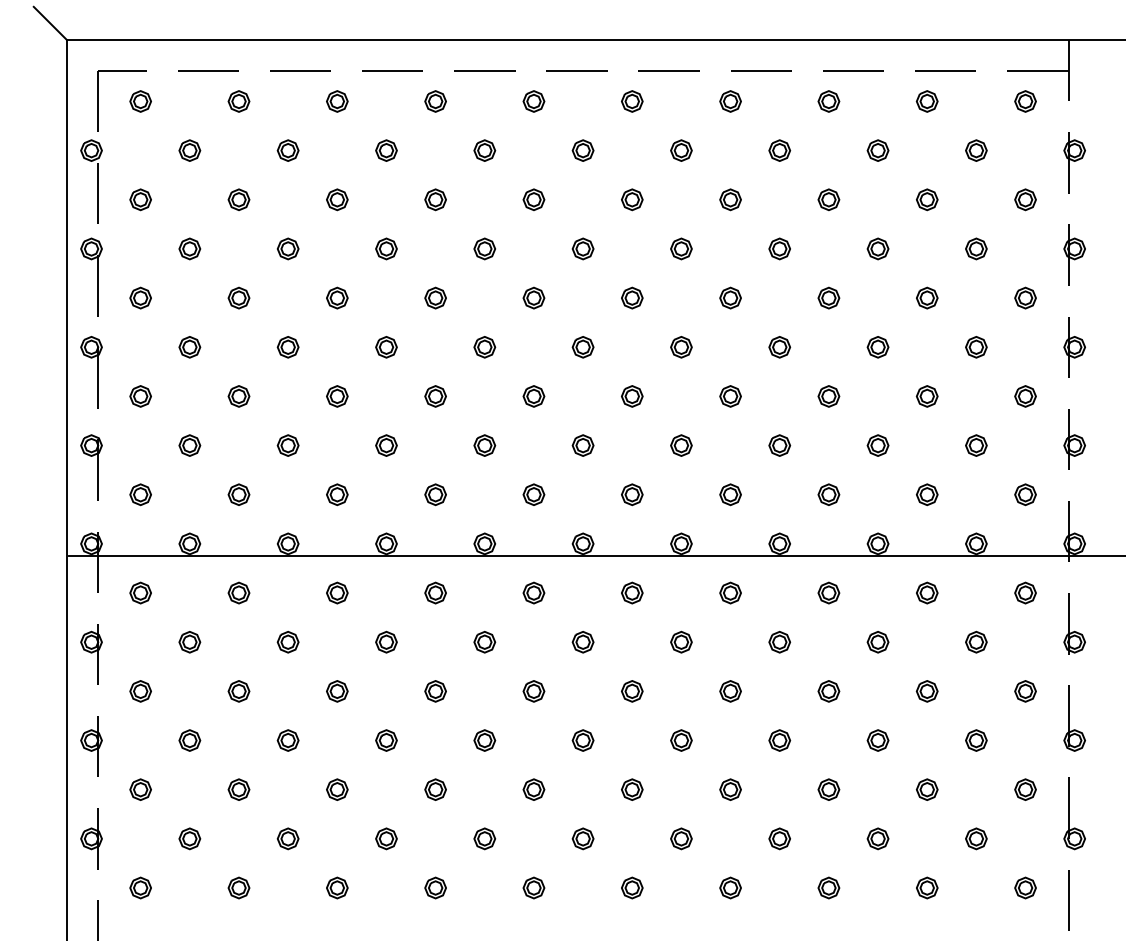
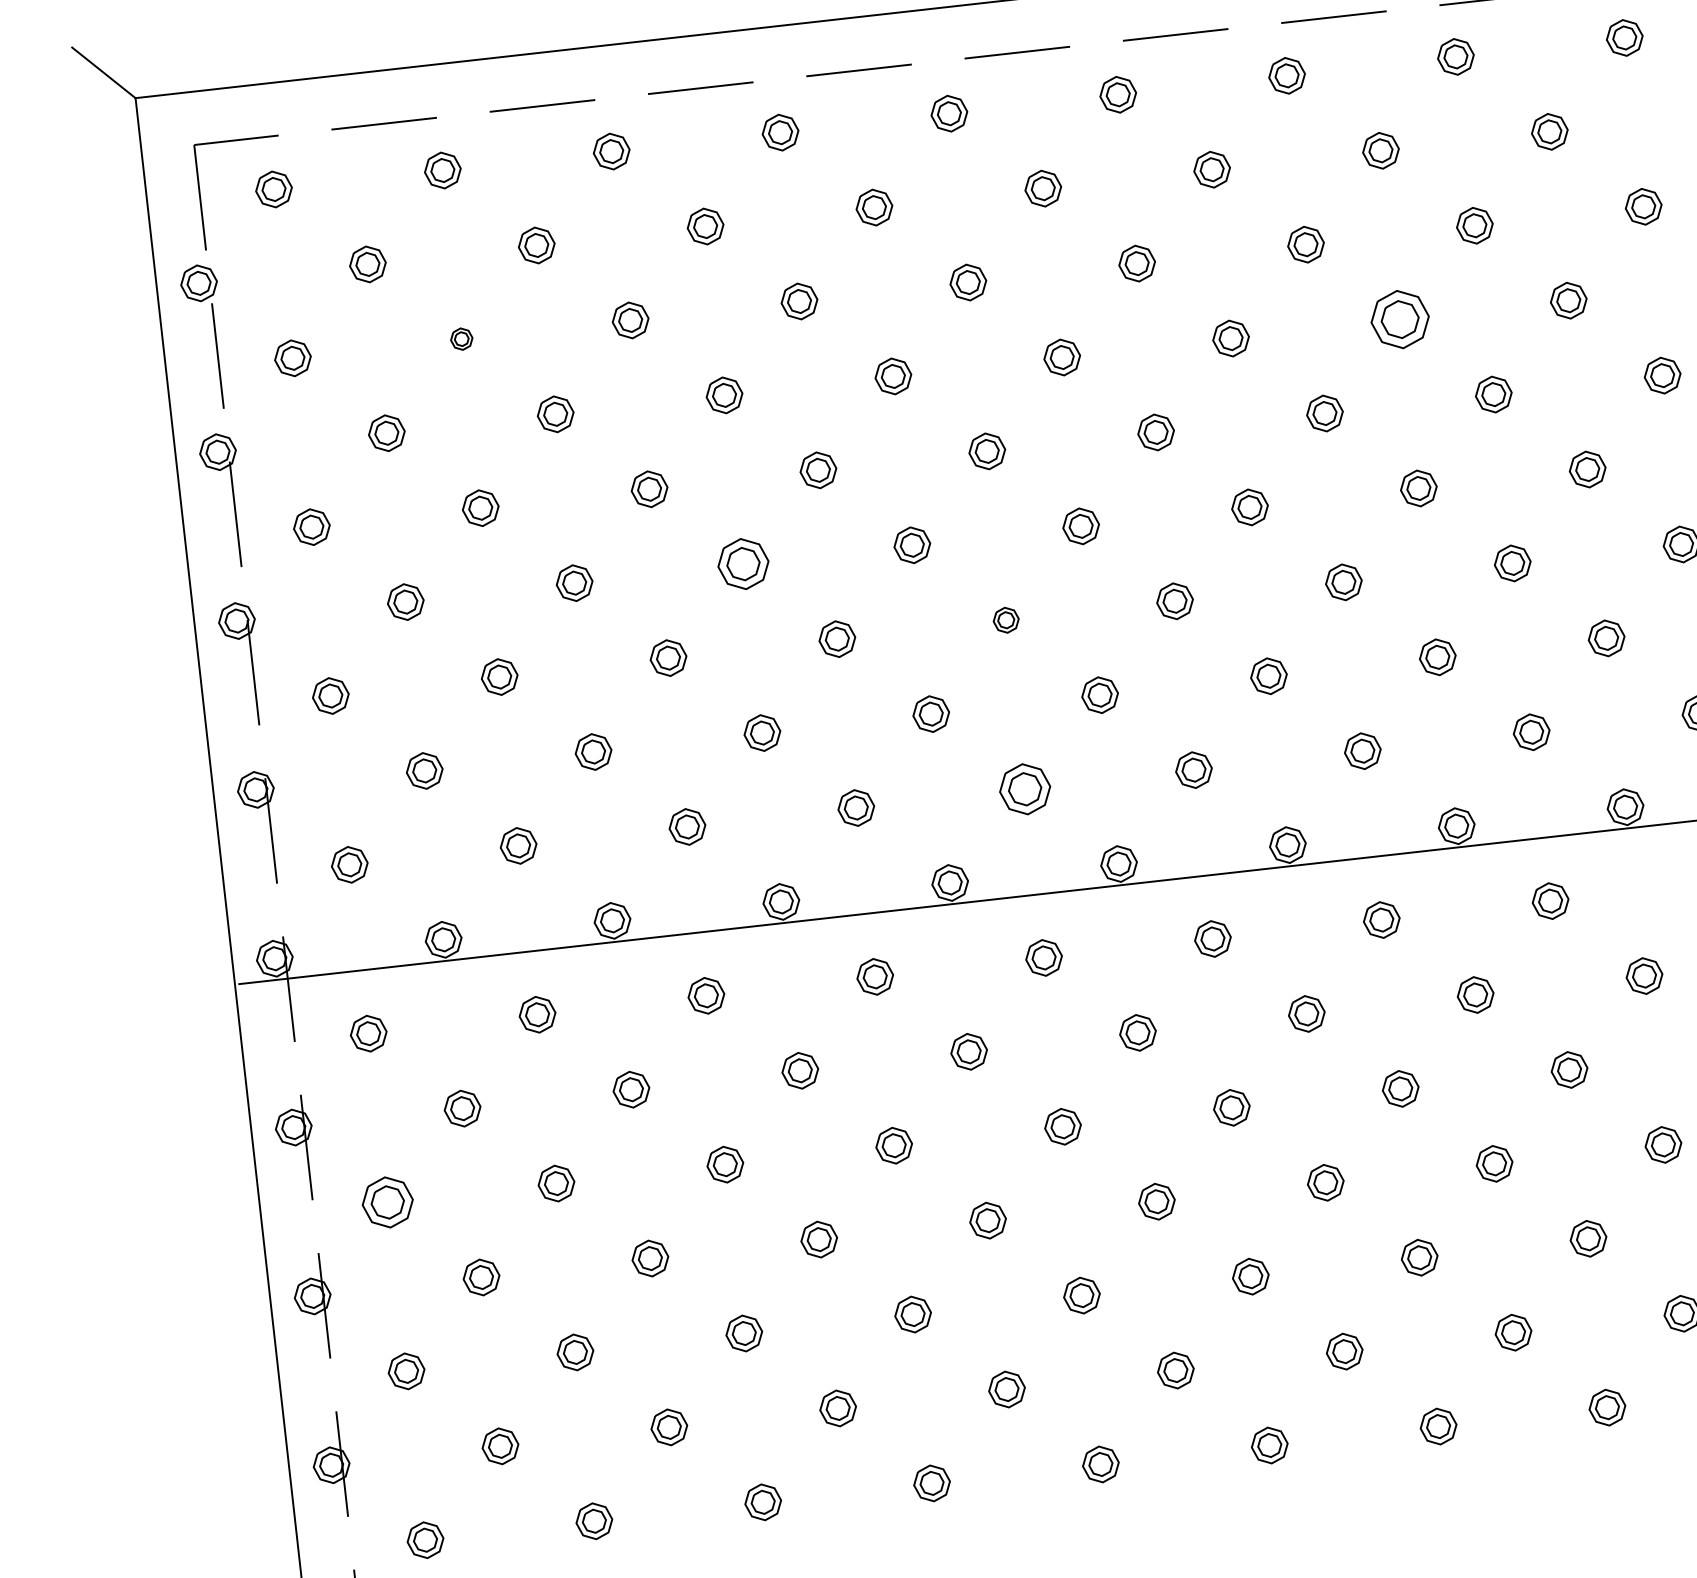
part: (238, 199) -> (460, 338), size x0.6
part: (779, 248) -> (1399, 318), size x1.6
part: (386, 347) -> (743, 564), size x1.4
part: (533, 396) -> (1005, 620), size x0.7
part: (533, 494) -> (1024, 788), size x1.4
part: (140, 691) -> (387, 1202), size x1.4

